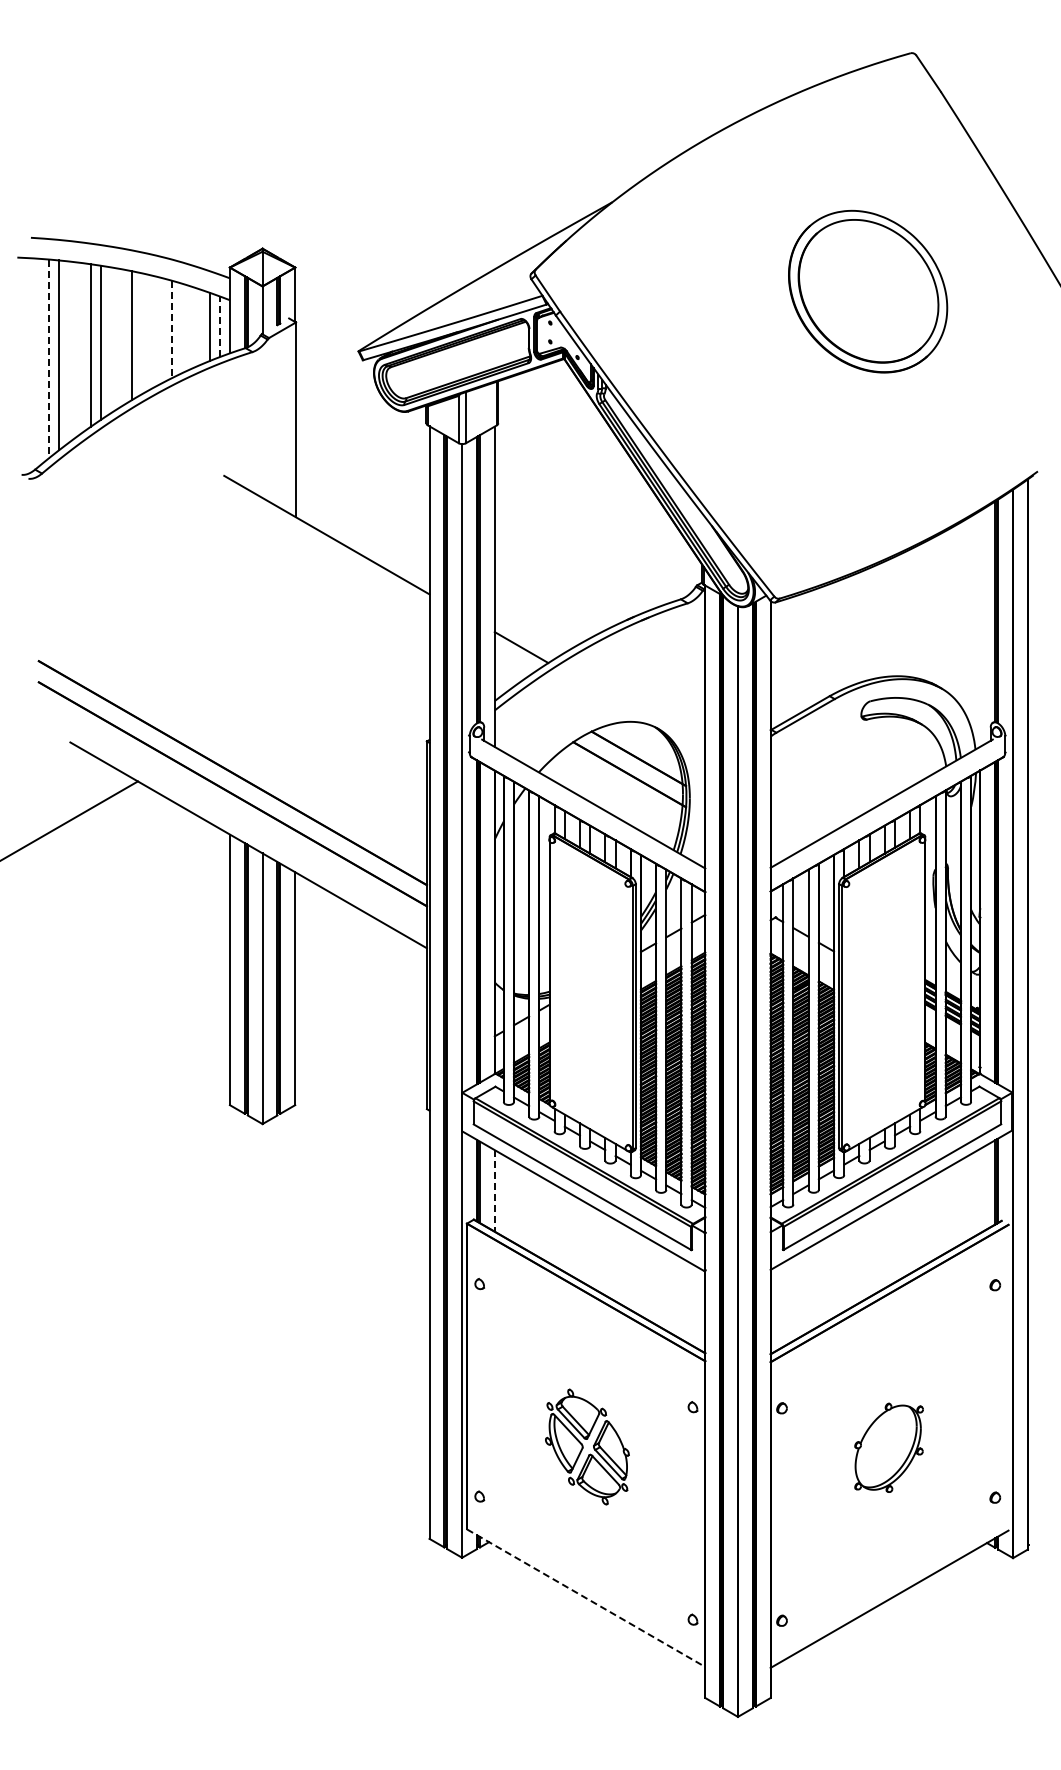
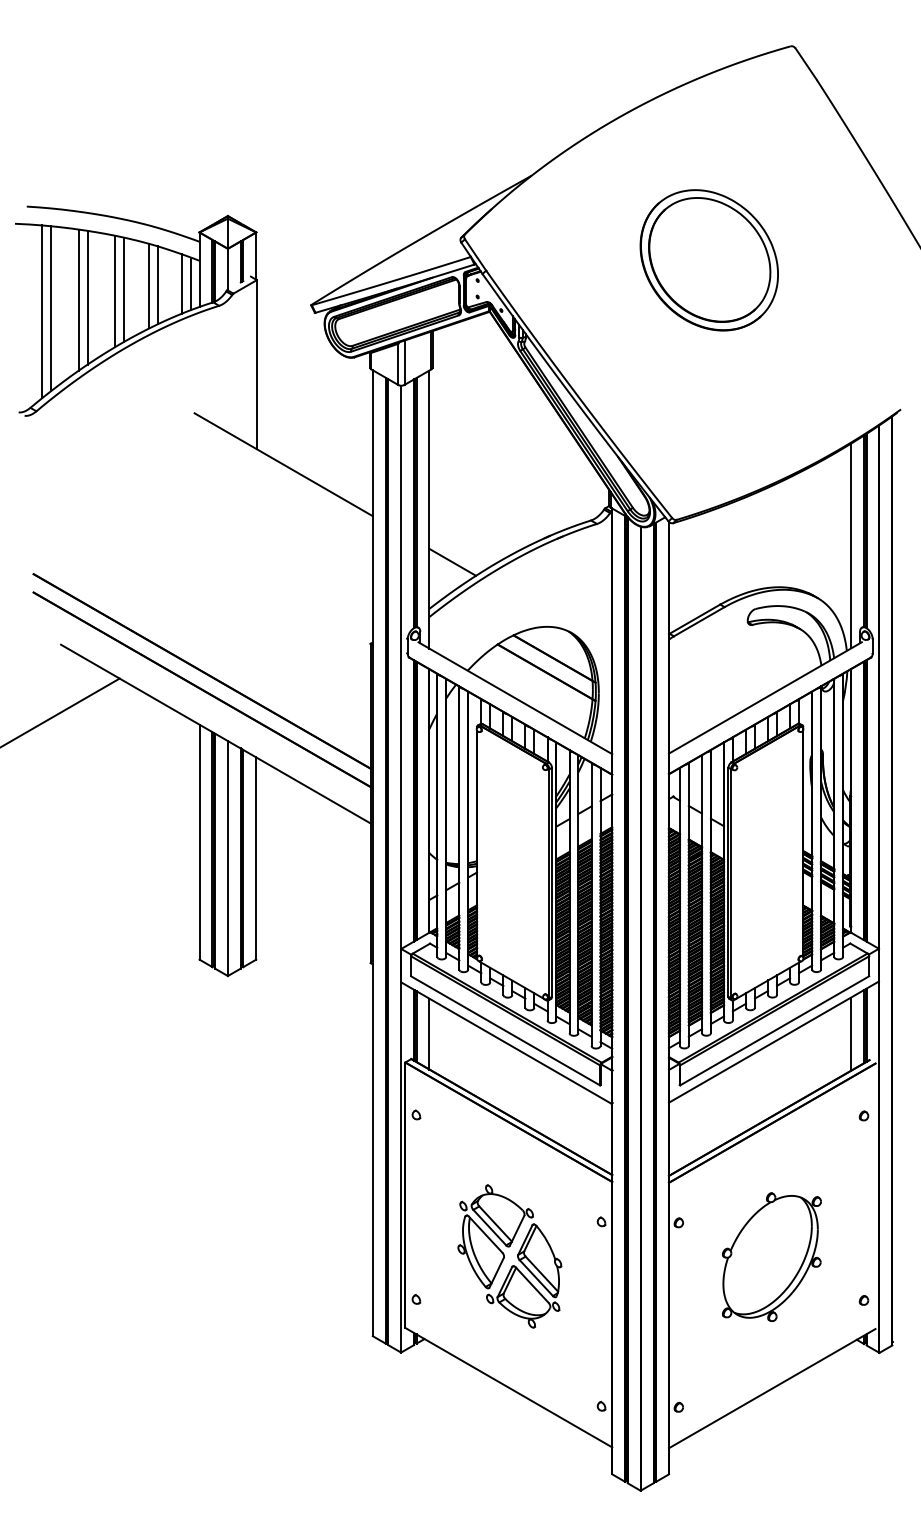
part: (868, 291) -> (709, 260), moved
line: (220, 326) -> (191, 283), dashed -> solid
line: (182, 328) -> (158, 285), added
line: (171, 329) -> (148, 286), dashed -> solid
line: (142, 333) -> (123, 289), added
line: (48, 359) -> (42, 312), dashed -> solid
line: (980, 628) -> (851, 545), added
line: (494, 1190) -> (429, 1033), dashed -> solid
line: (980, 1190) -> (851, 1033), added
part: (587, 1446) -> (509, 1255), size x1.43
part: (888, 1447) -> (771, 1256), size x1.67
line: (586, 1598) -> (509, 1387), dashed -> solid

